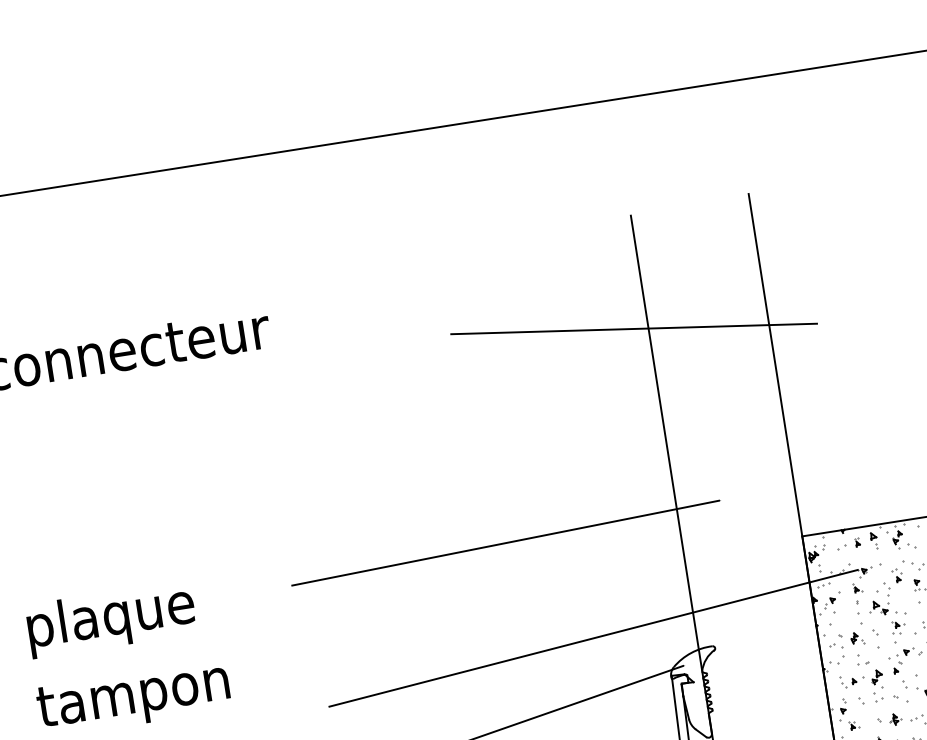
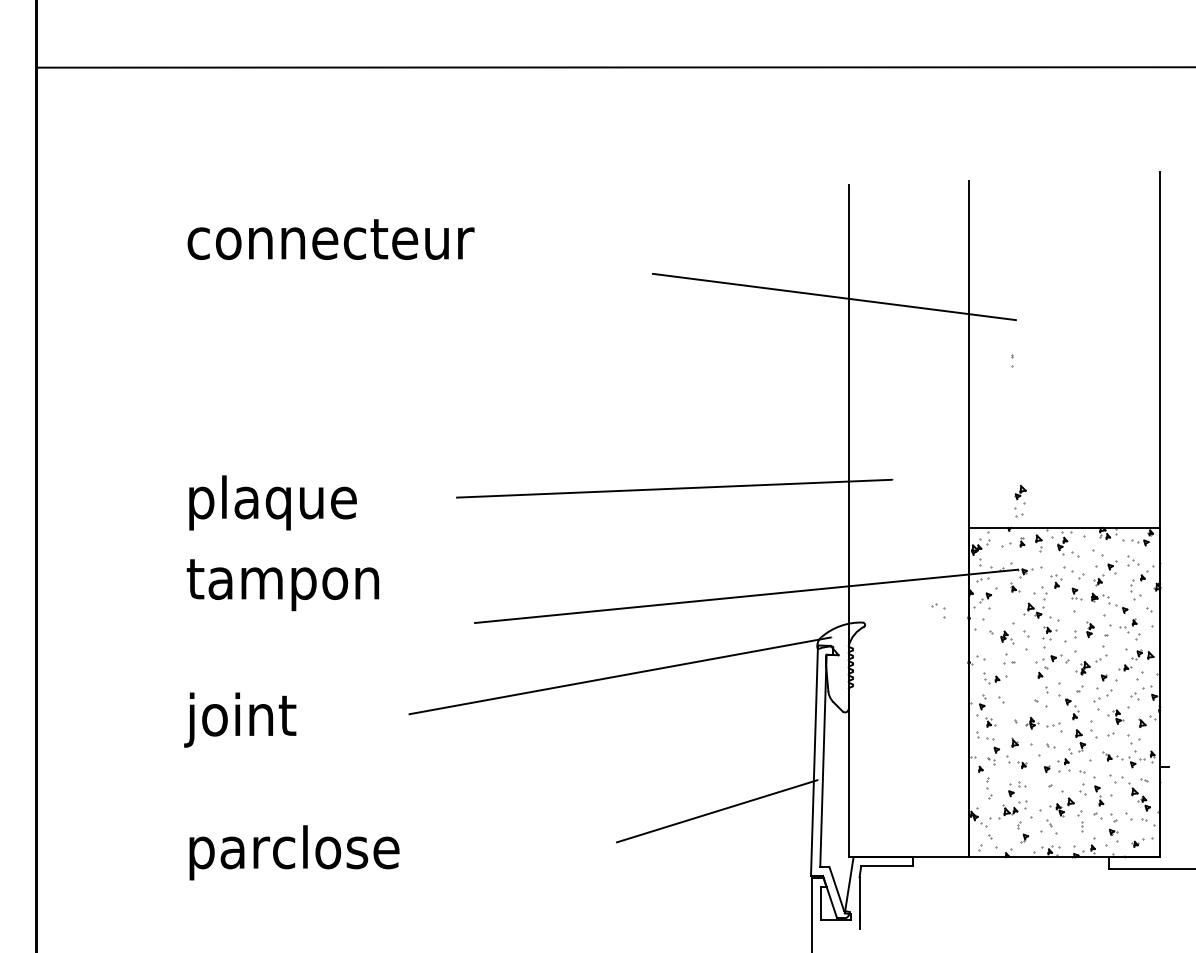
part: (857, 607) -> (1012, 360), moved
part: (837, 649) -> (938, 610), moved
part: (878, 685) -> (1020, 501), moved

